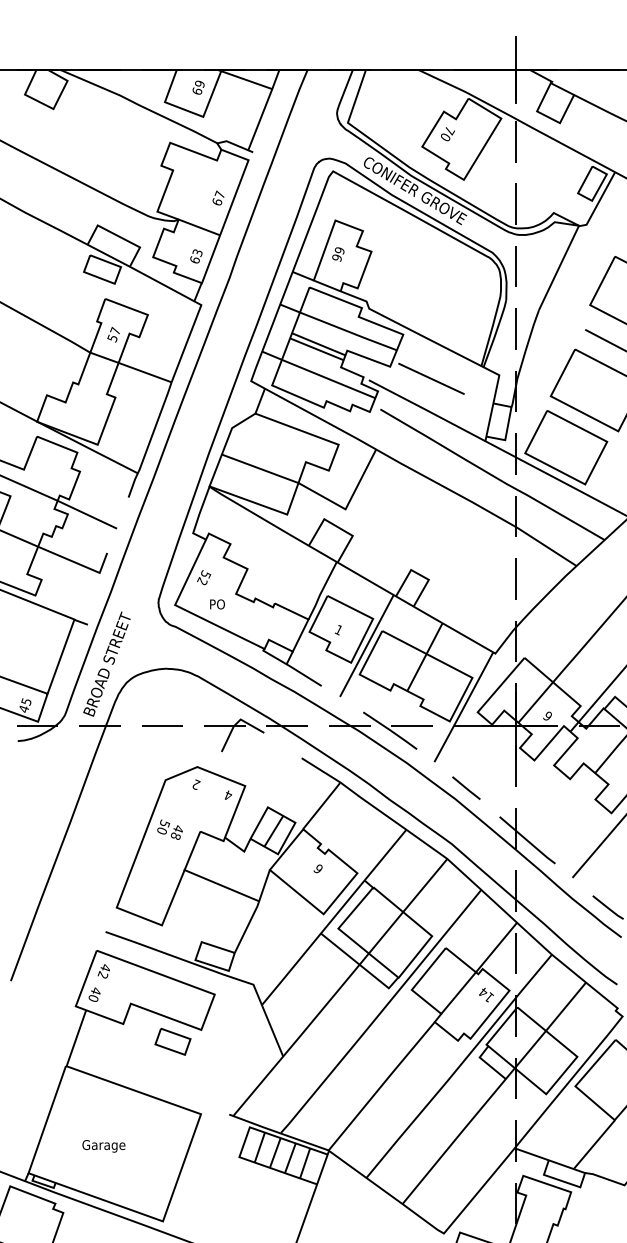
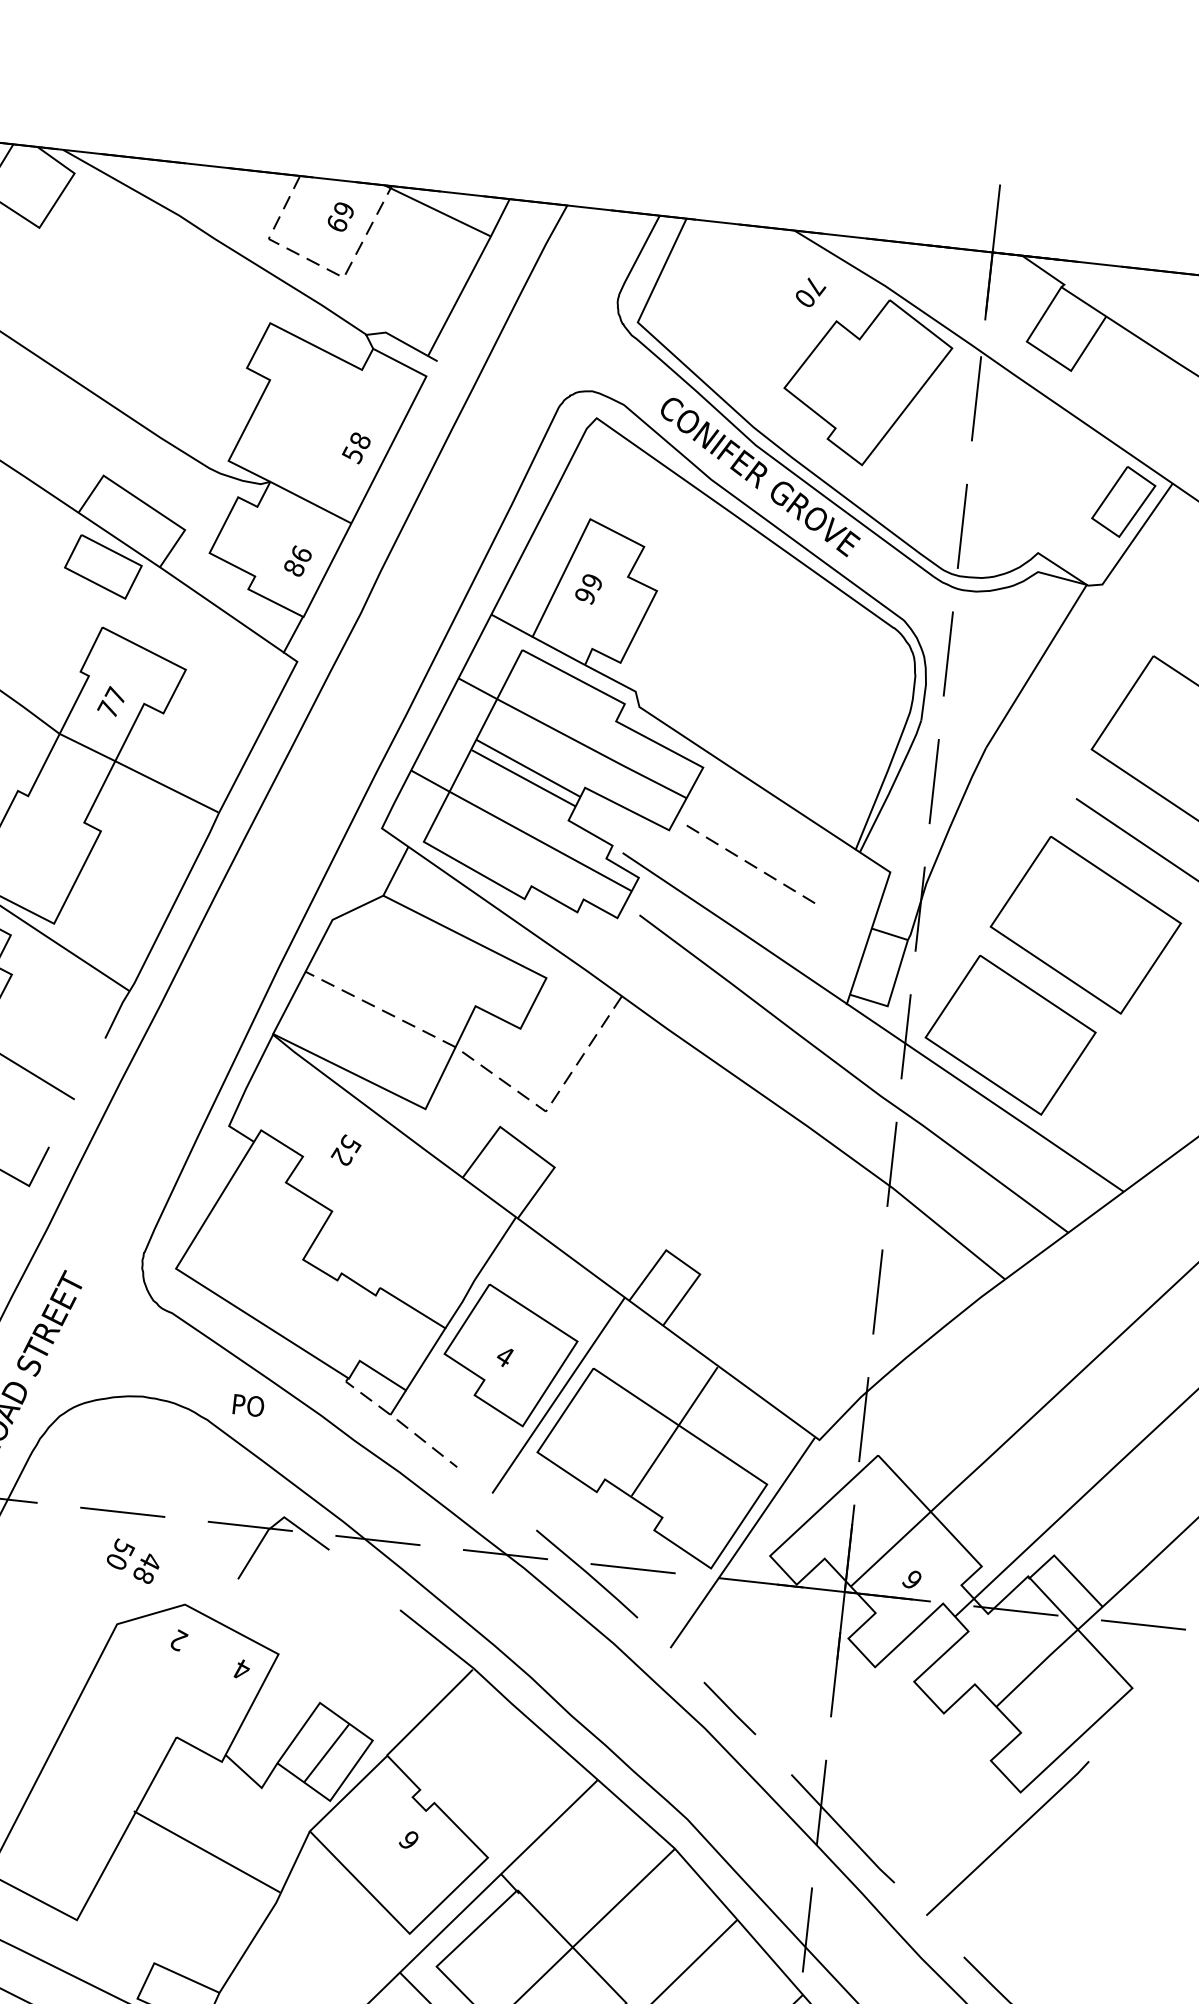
line: (191, 112) -> (320, 266), solid -> dashed
text: (447, 134) -> (809, 293), moved
text: (218, 198) -> (356, 447), 67 -> 58
text: (196, 256) -> (298, 561), 63 -> 86
text: (112, 338) -> (108, 709), 57 -> 77
line: (431, 378) -> (750, 863), solid -> dashed
line: (316, 492) -> (490, 1070), solid -> dashed
text: (204, 577) -> (347, 1149), moved
text: (217, 604) -> (248, 1405), moved
text: (338, 630) -> (504, 1357), 1 -> 4
line: (291, 666) -> (399, 1420), solid -> dashed
text: (169, 829) -> (132, 1560), moved

